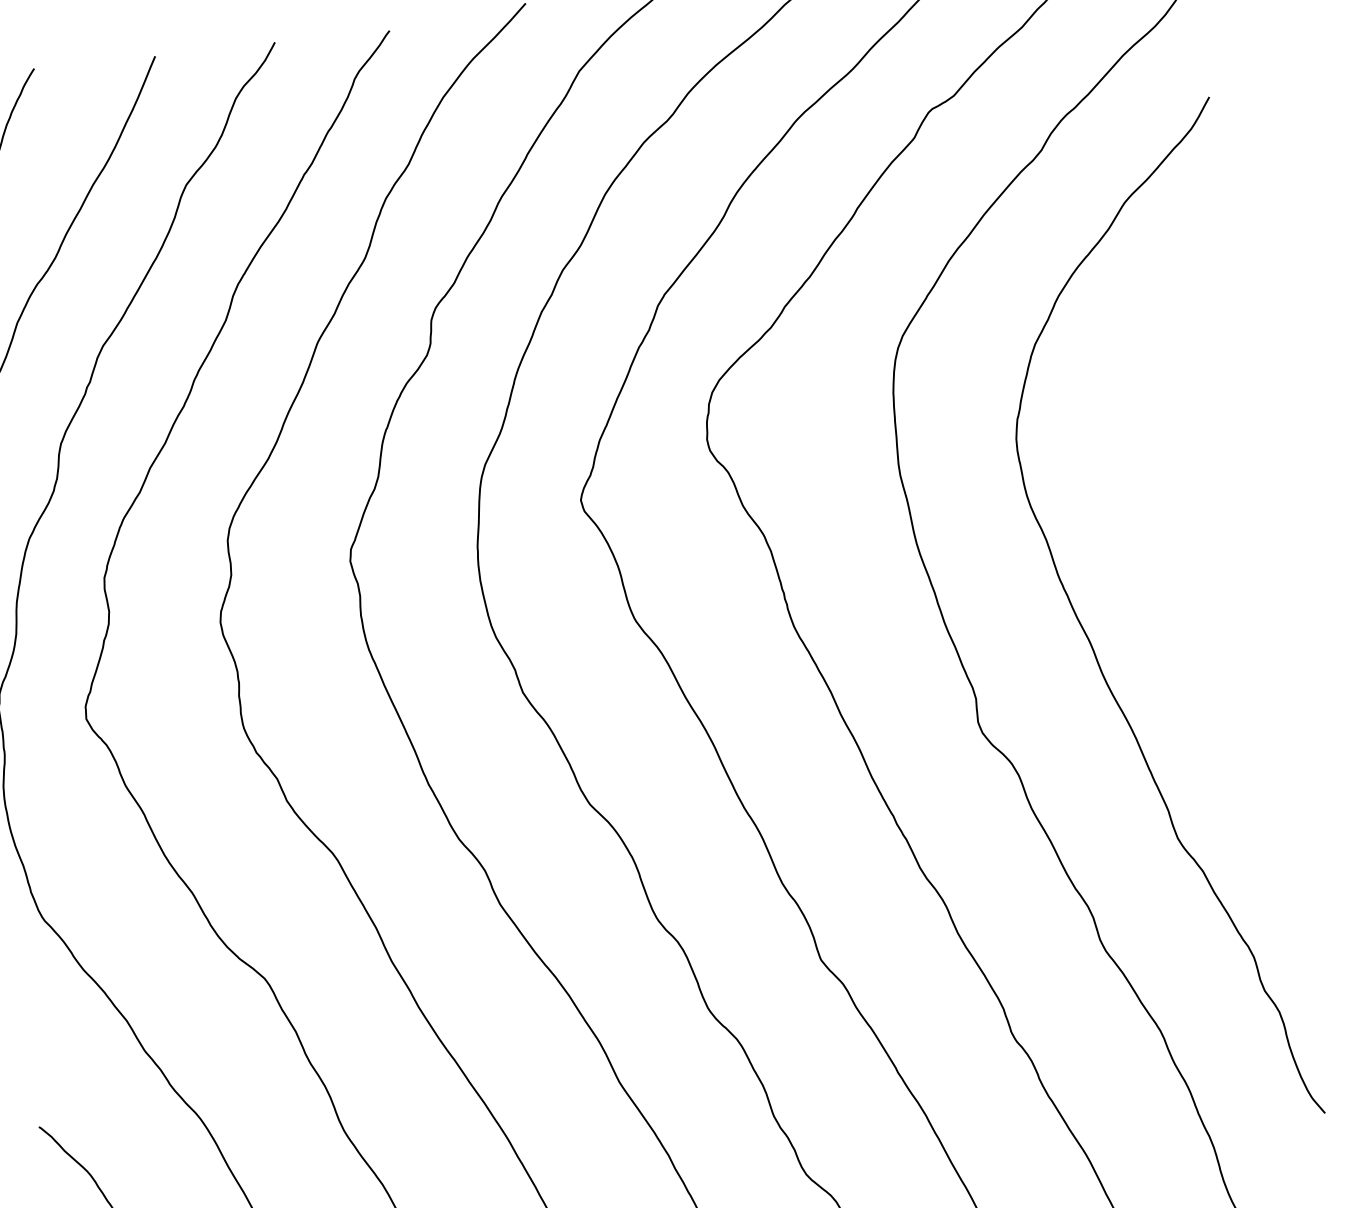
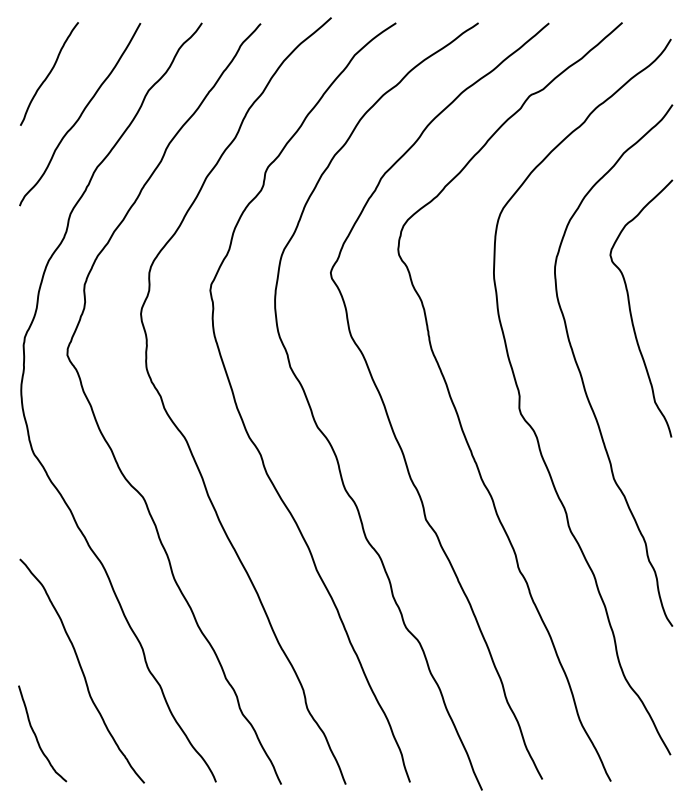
curve: (1175, 508) -> (631, 311), added

